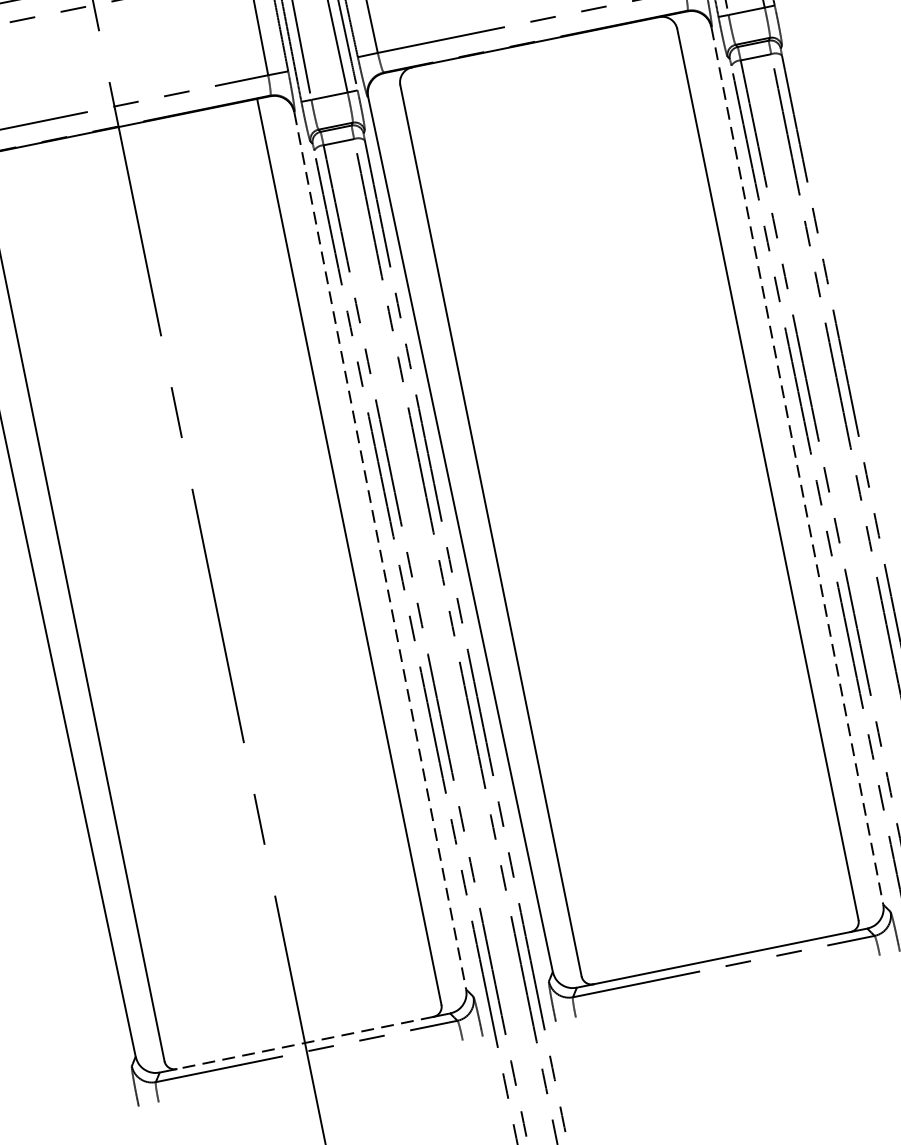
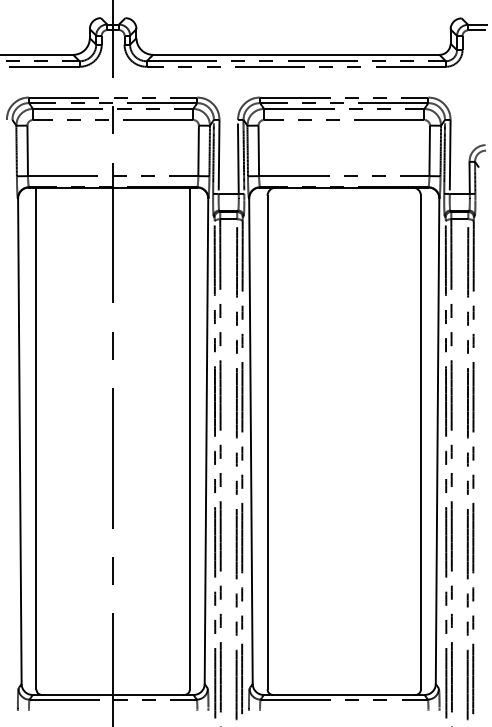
line: (797, 466) -> (437, 441), dashed -> solid
line: (380, 551) -> (206, 441), dashed -> solid
line: (303, 1042) -> (112, 694), dashed -> solid

